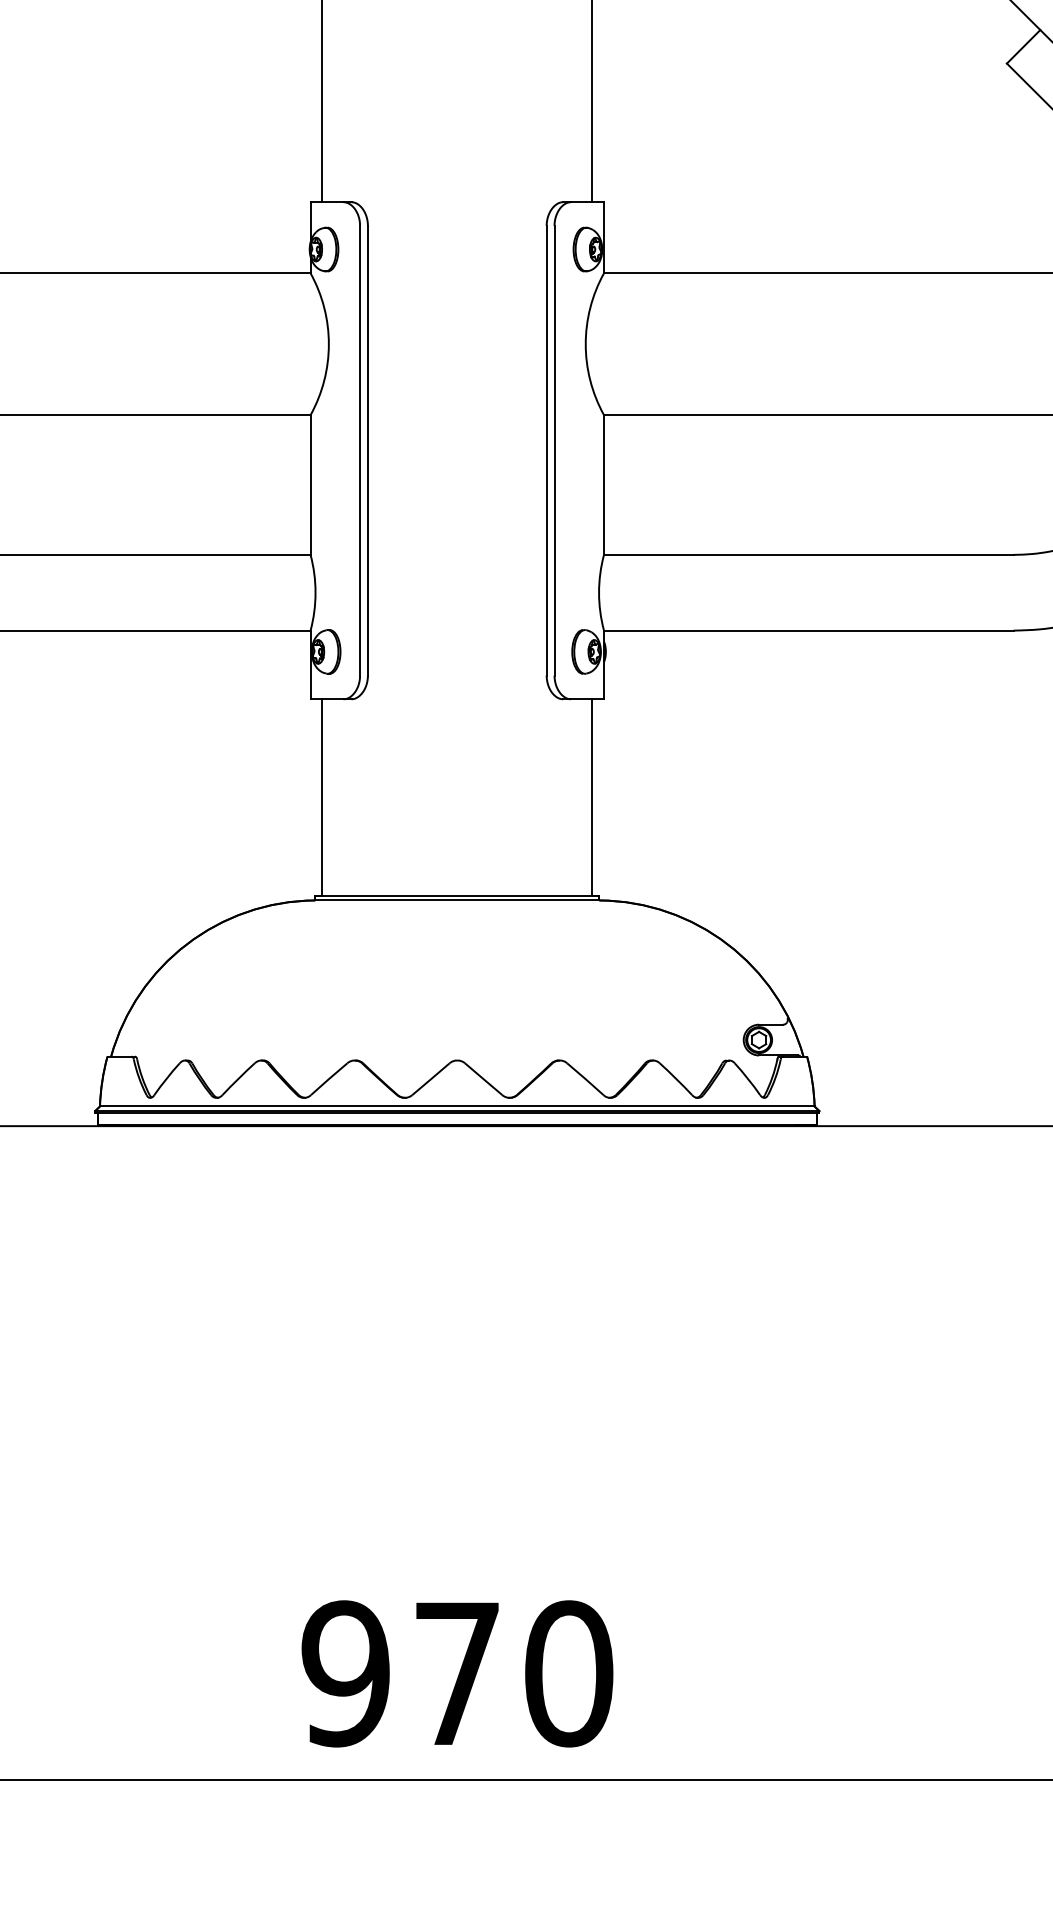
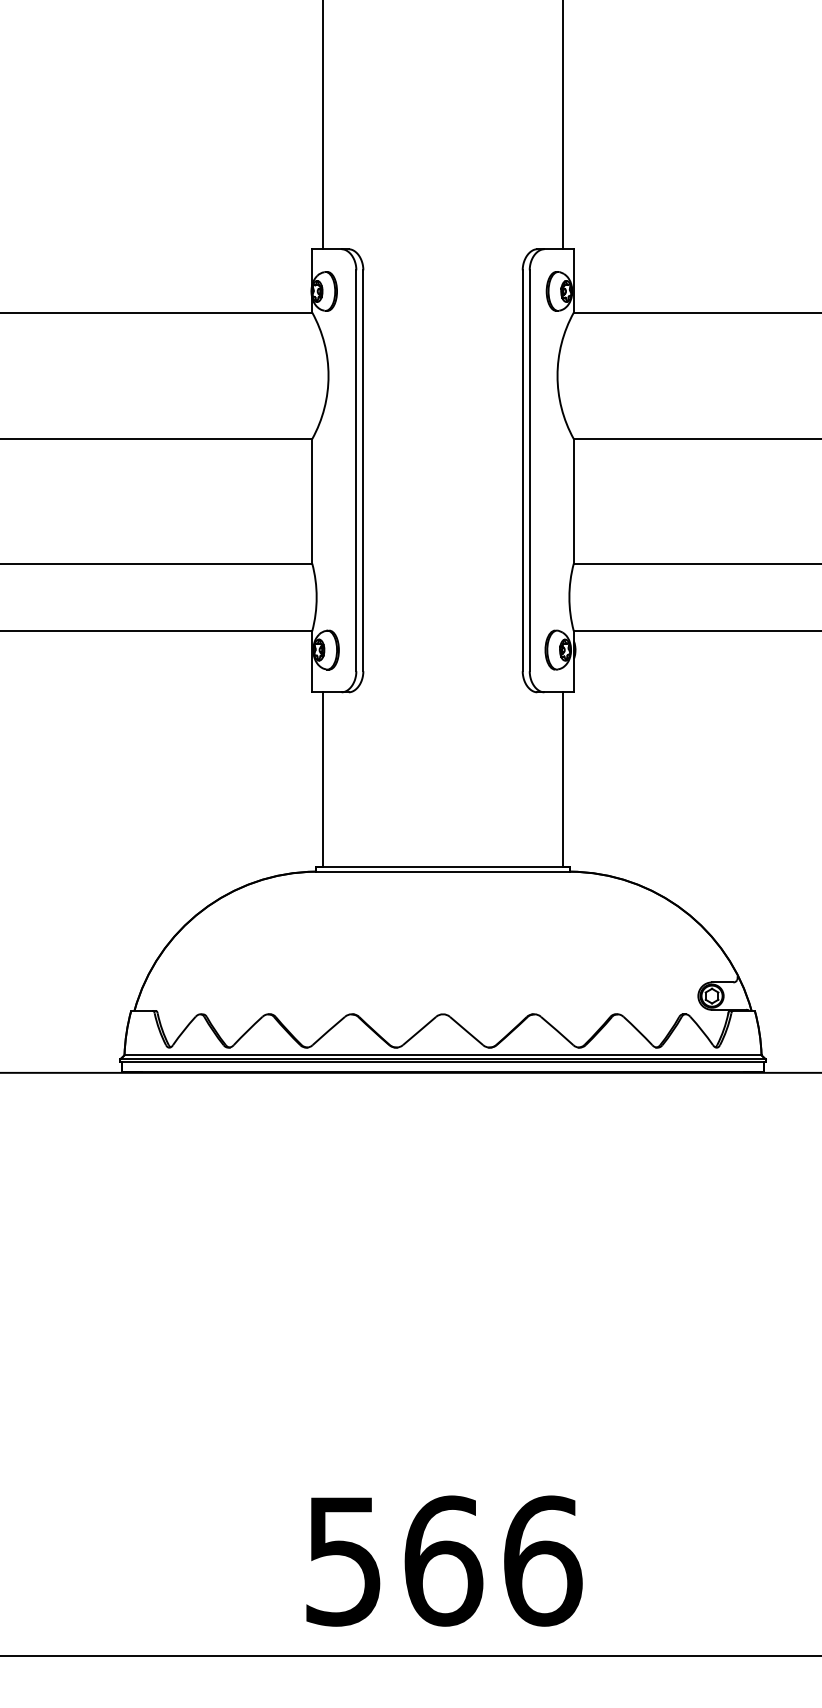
text: (457, 1673) -> (443, 1560), 970 -> 566

